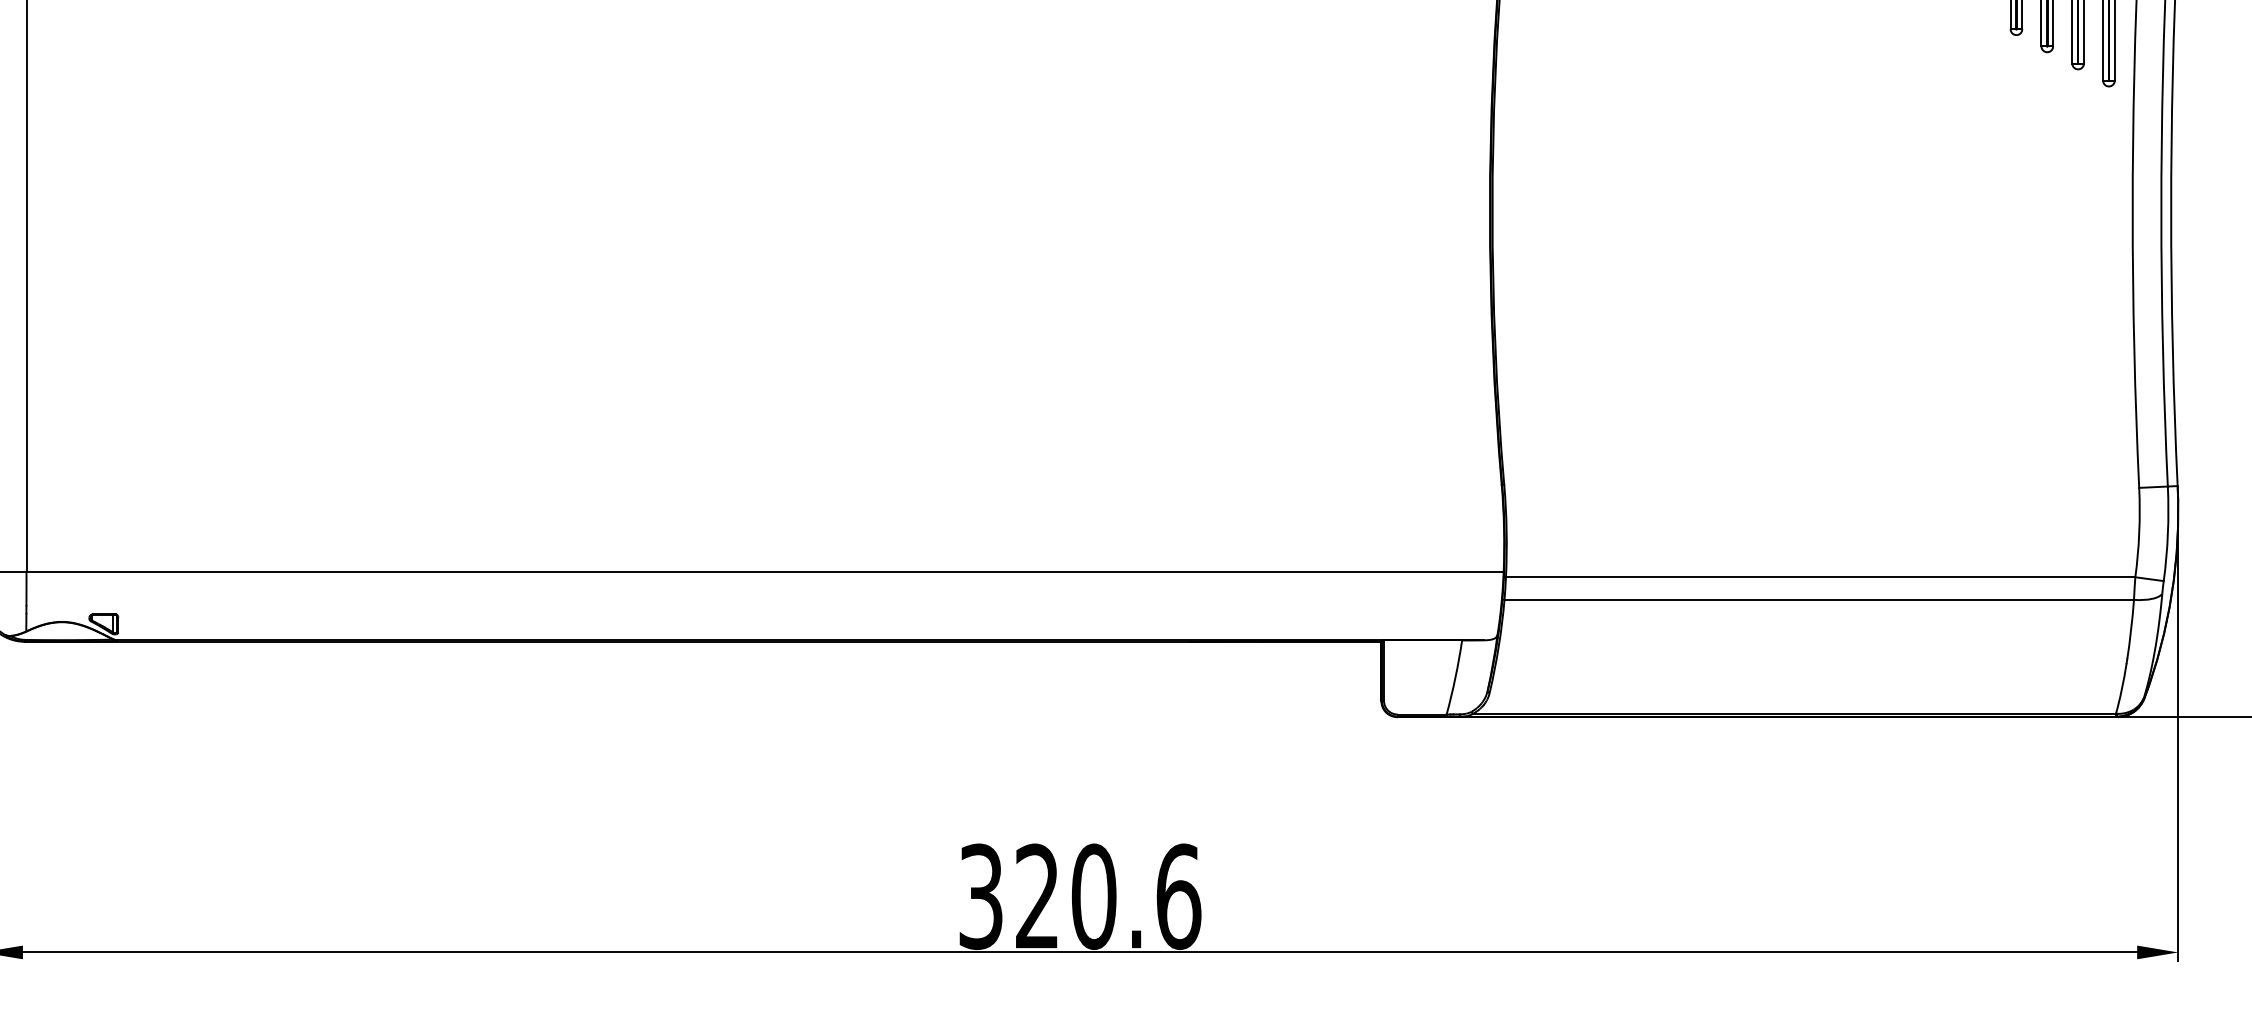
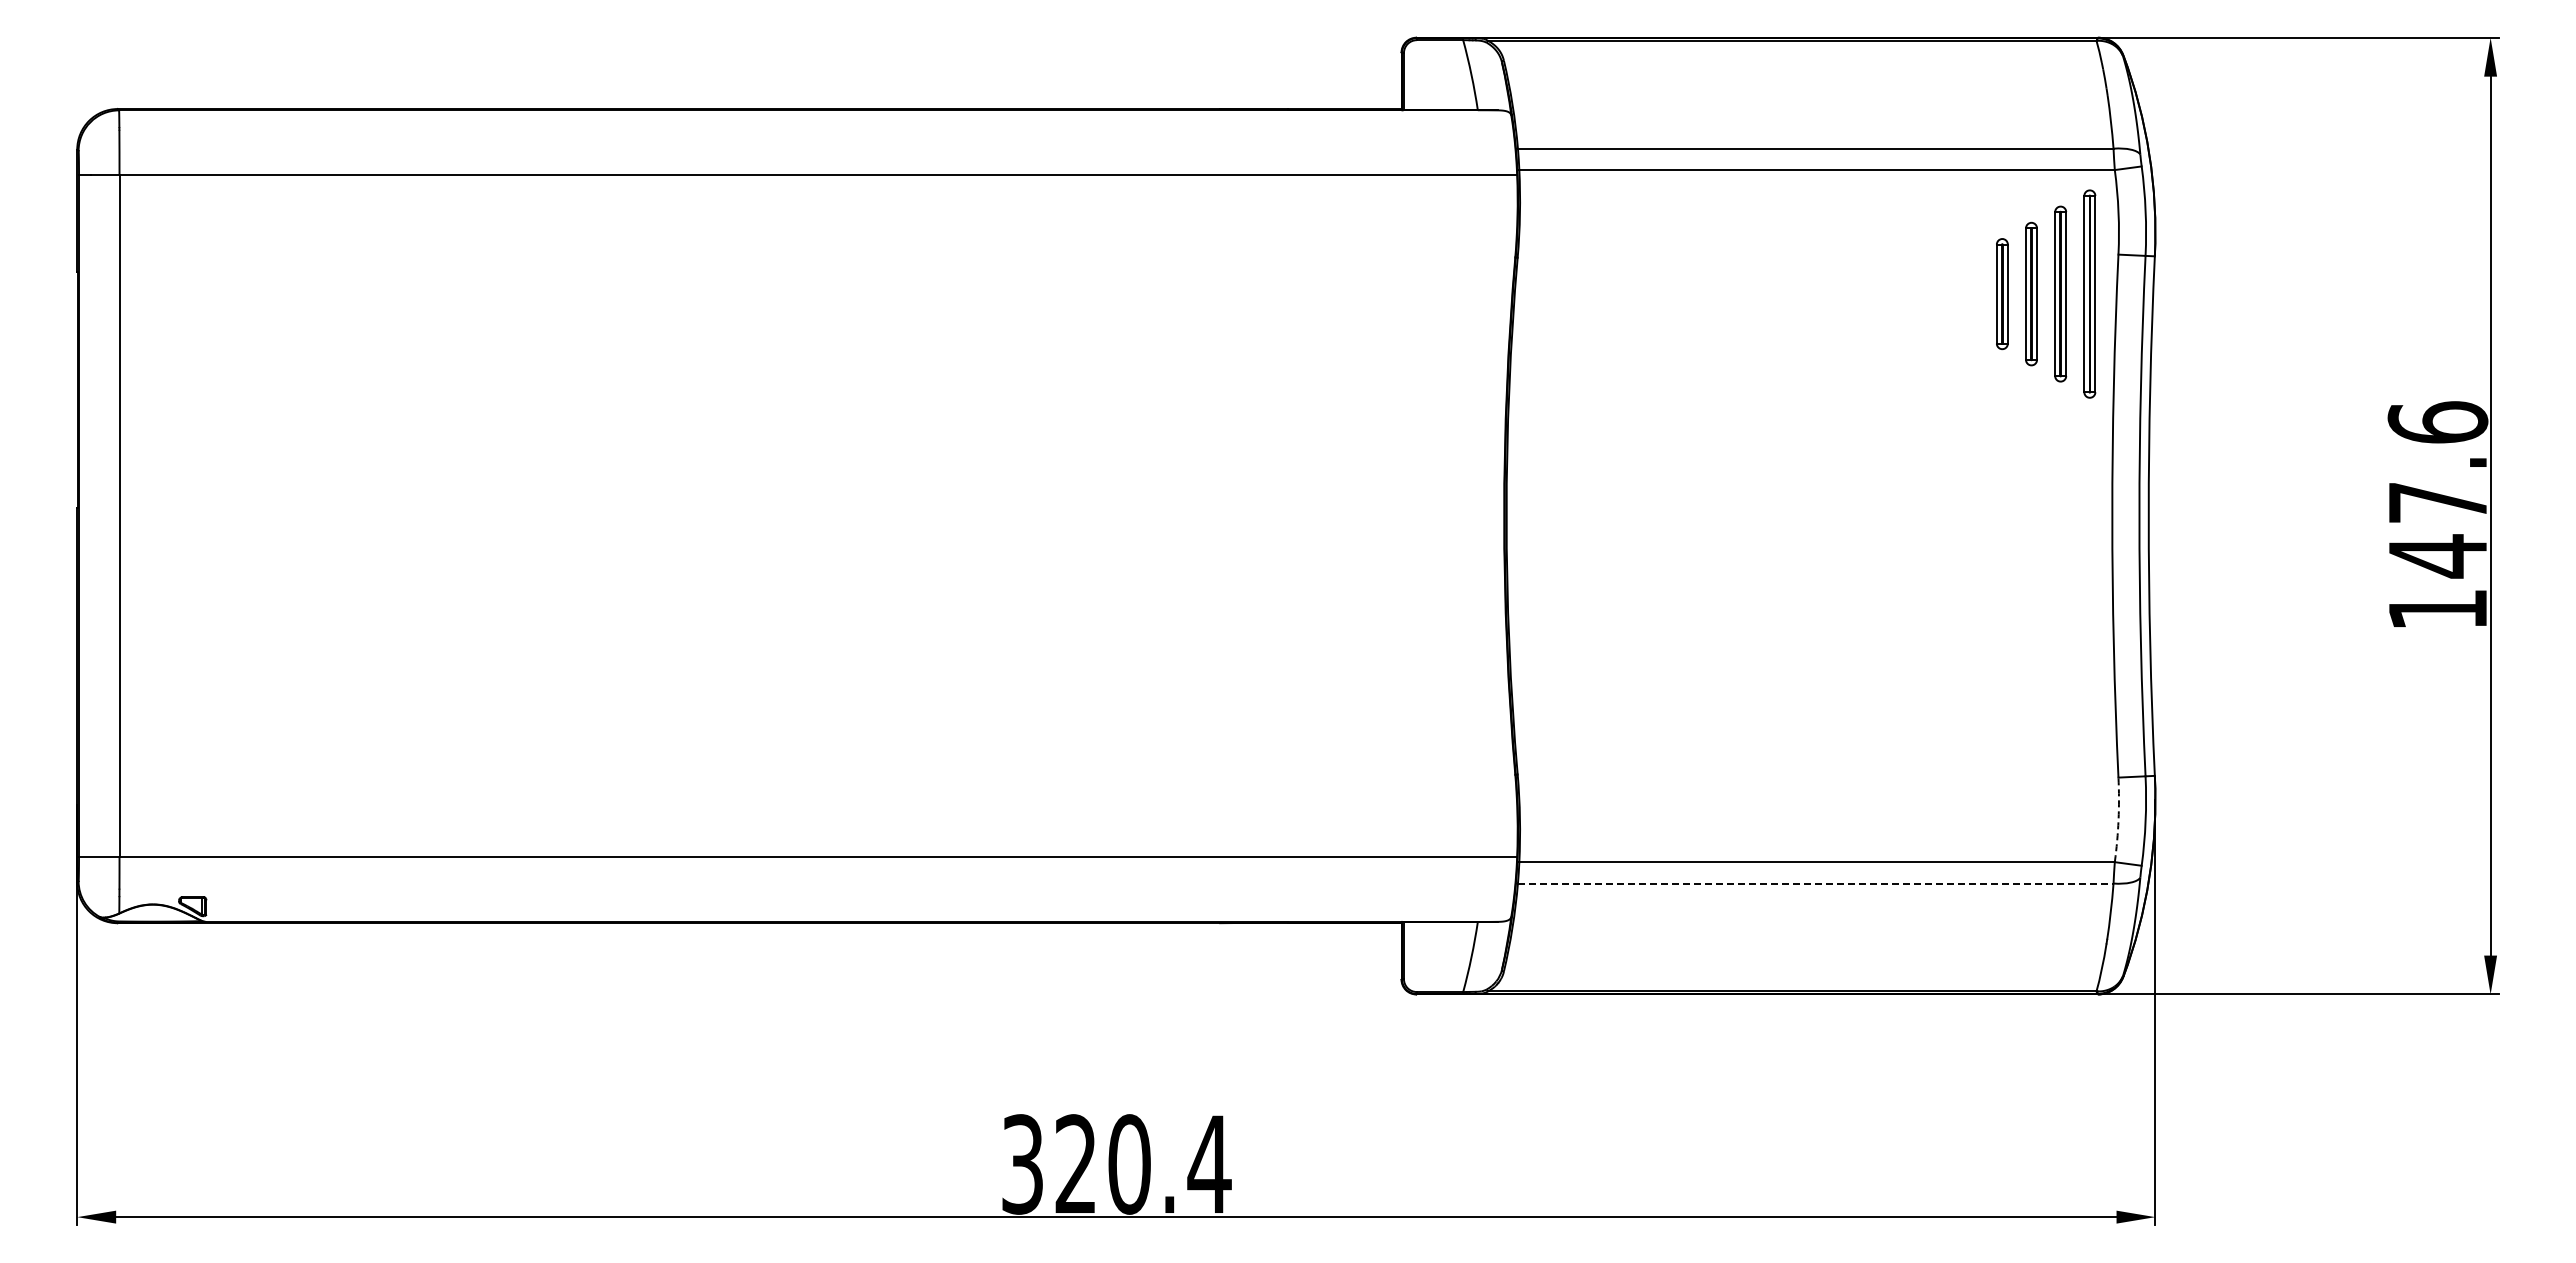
arc: (2139, 532) -> (2118, 819), solid -> dashed
line: (1818, 599) -> (1815, 883), solid -> dashed
text: (1178, 896) -> (1209, 1164), 320.6 -> 320.4

